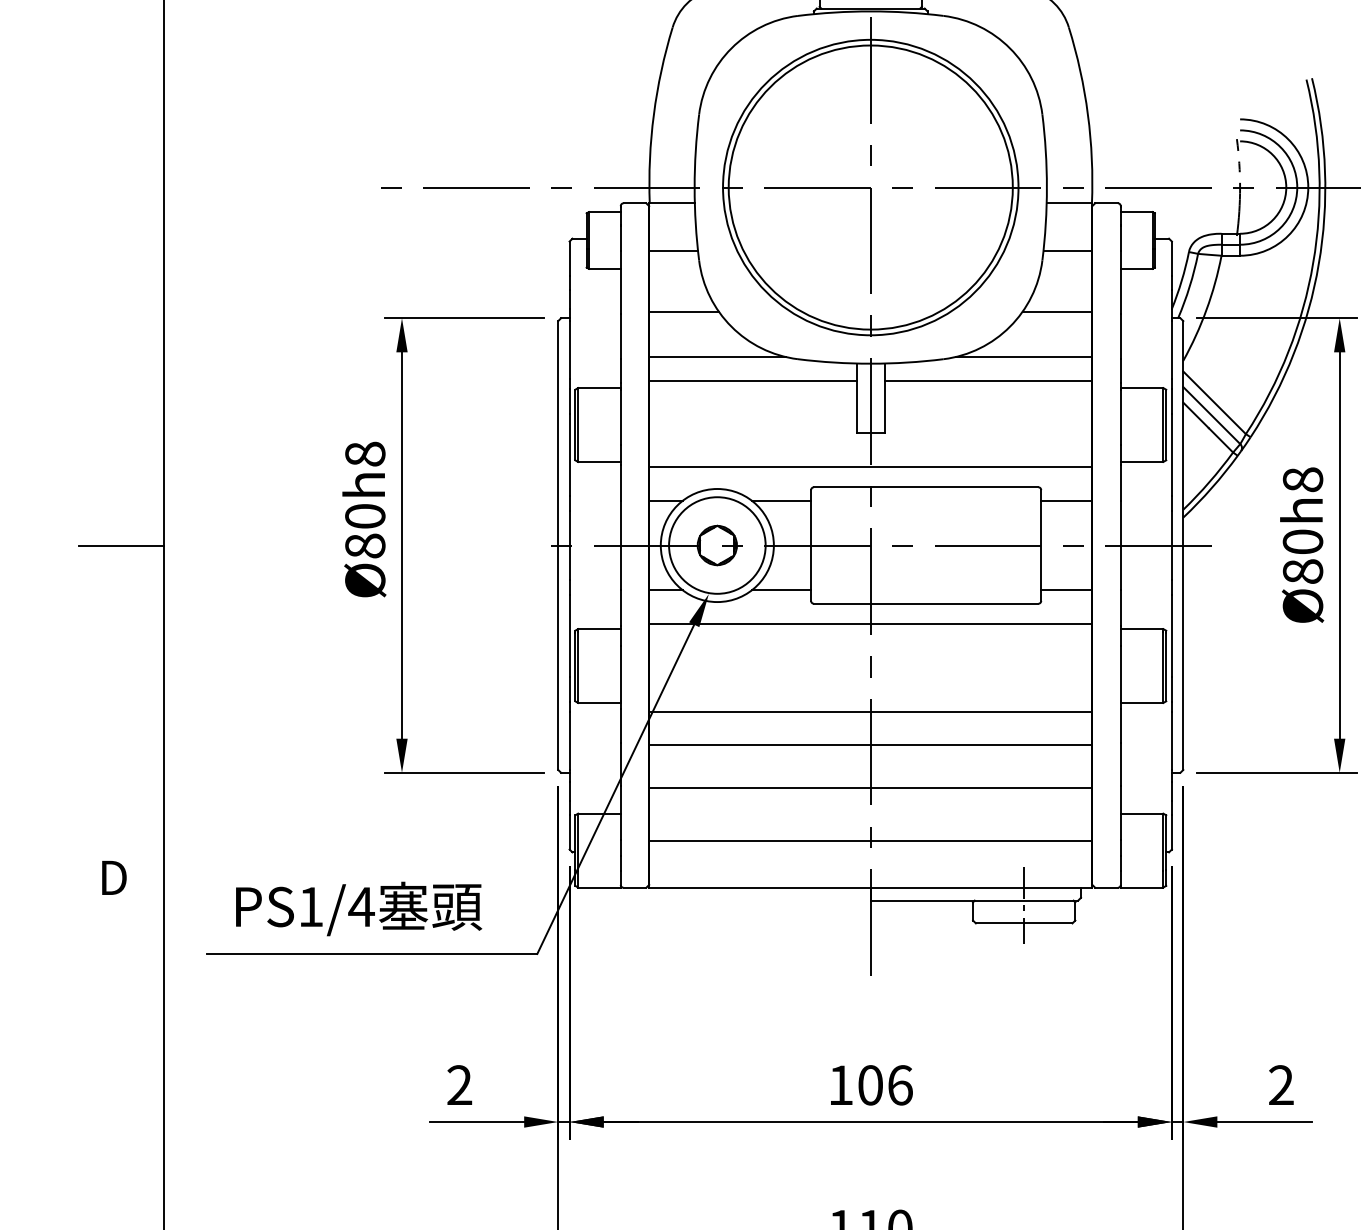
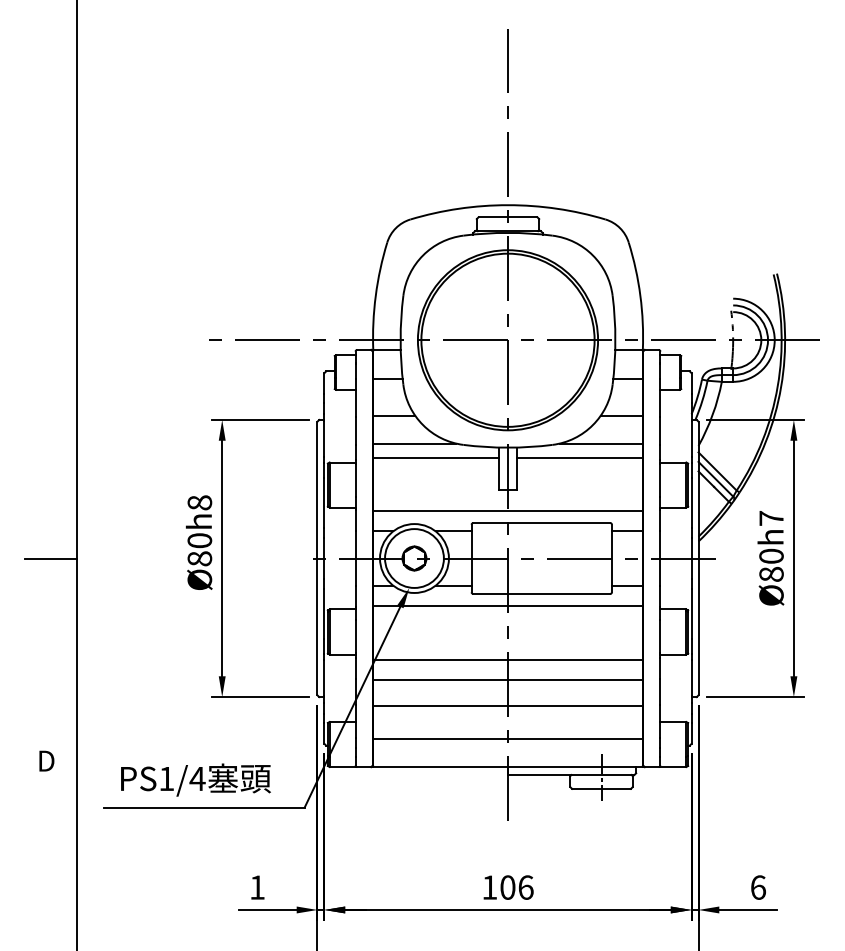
text: (1302, 478) -> (771, 517), Ø80h8 -> Ø80h7
text: (459, 1085) -> (257, 887), 2 -> 1
text: (1280, 1085) -> (757, 887), 2 -> 6

